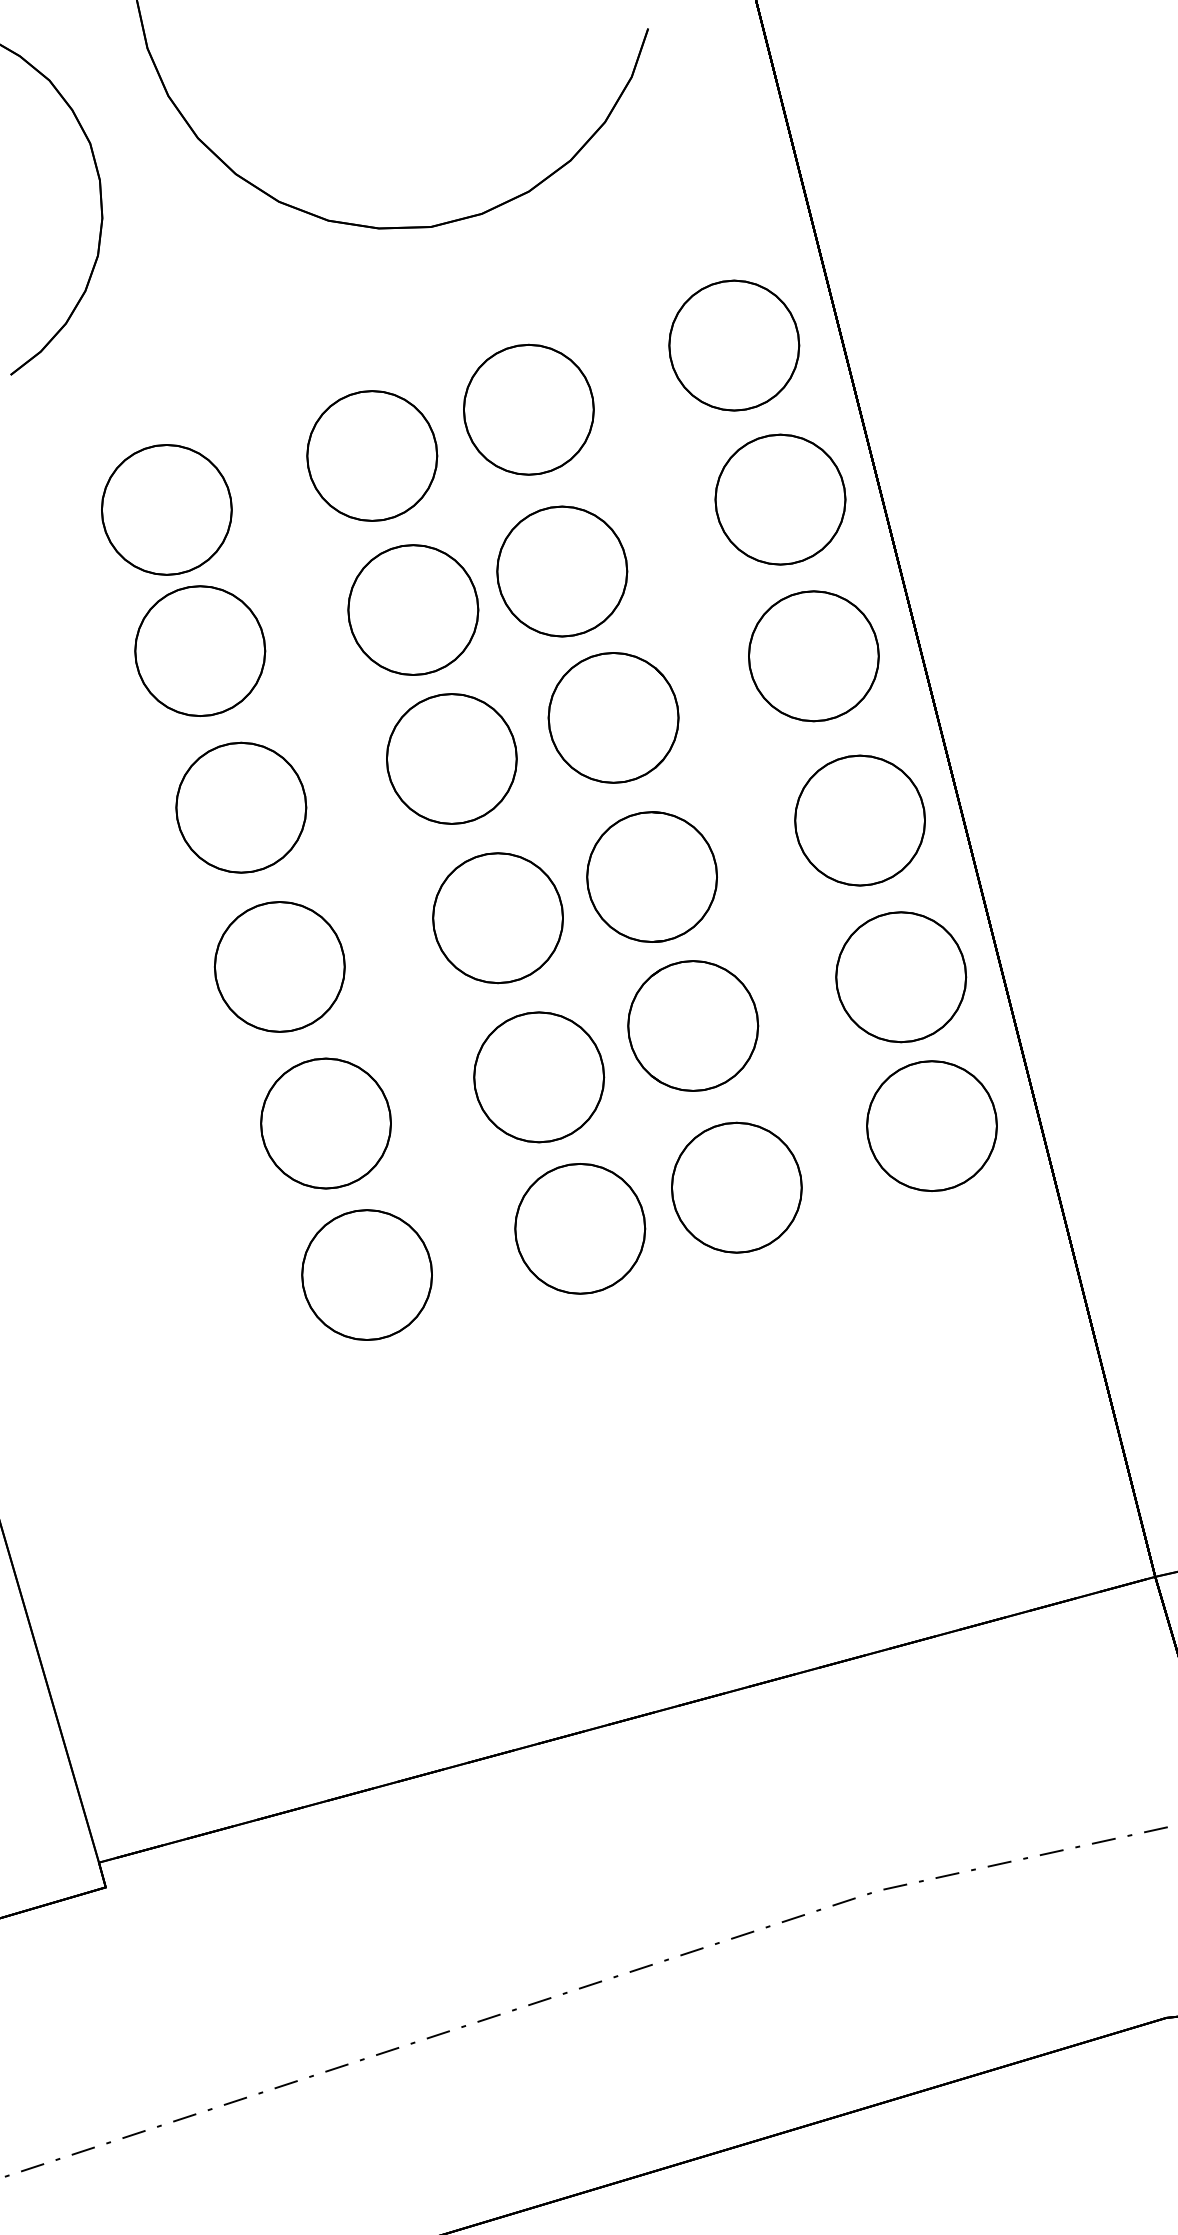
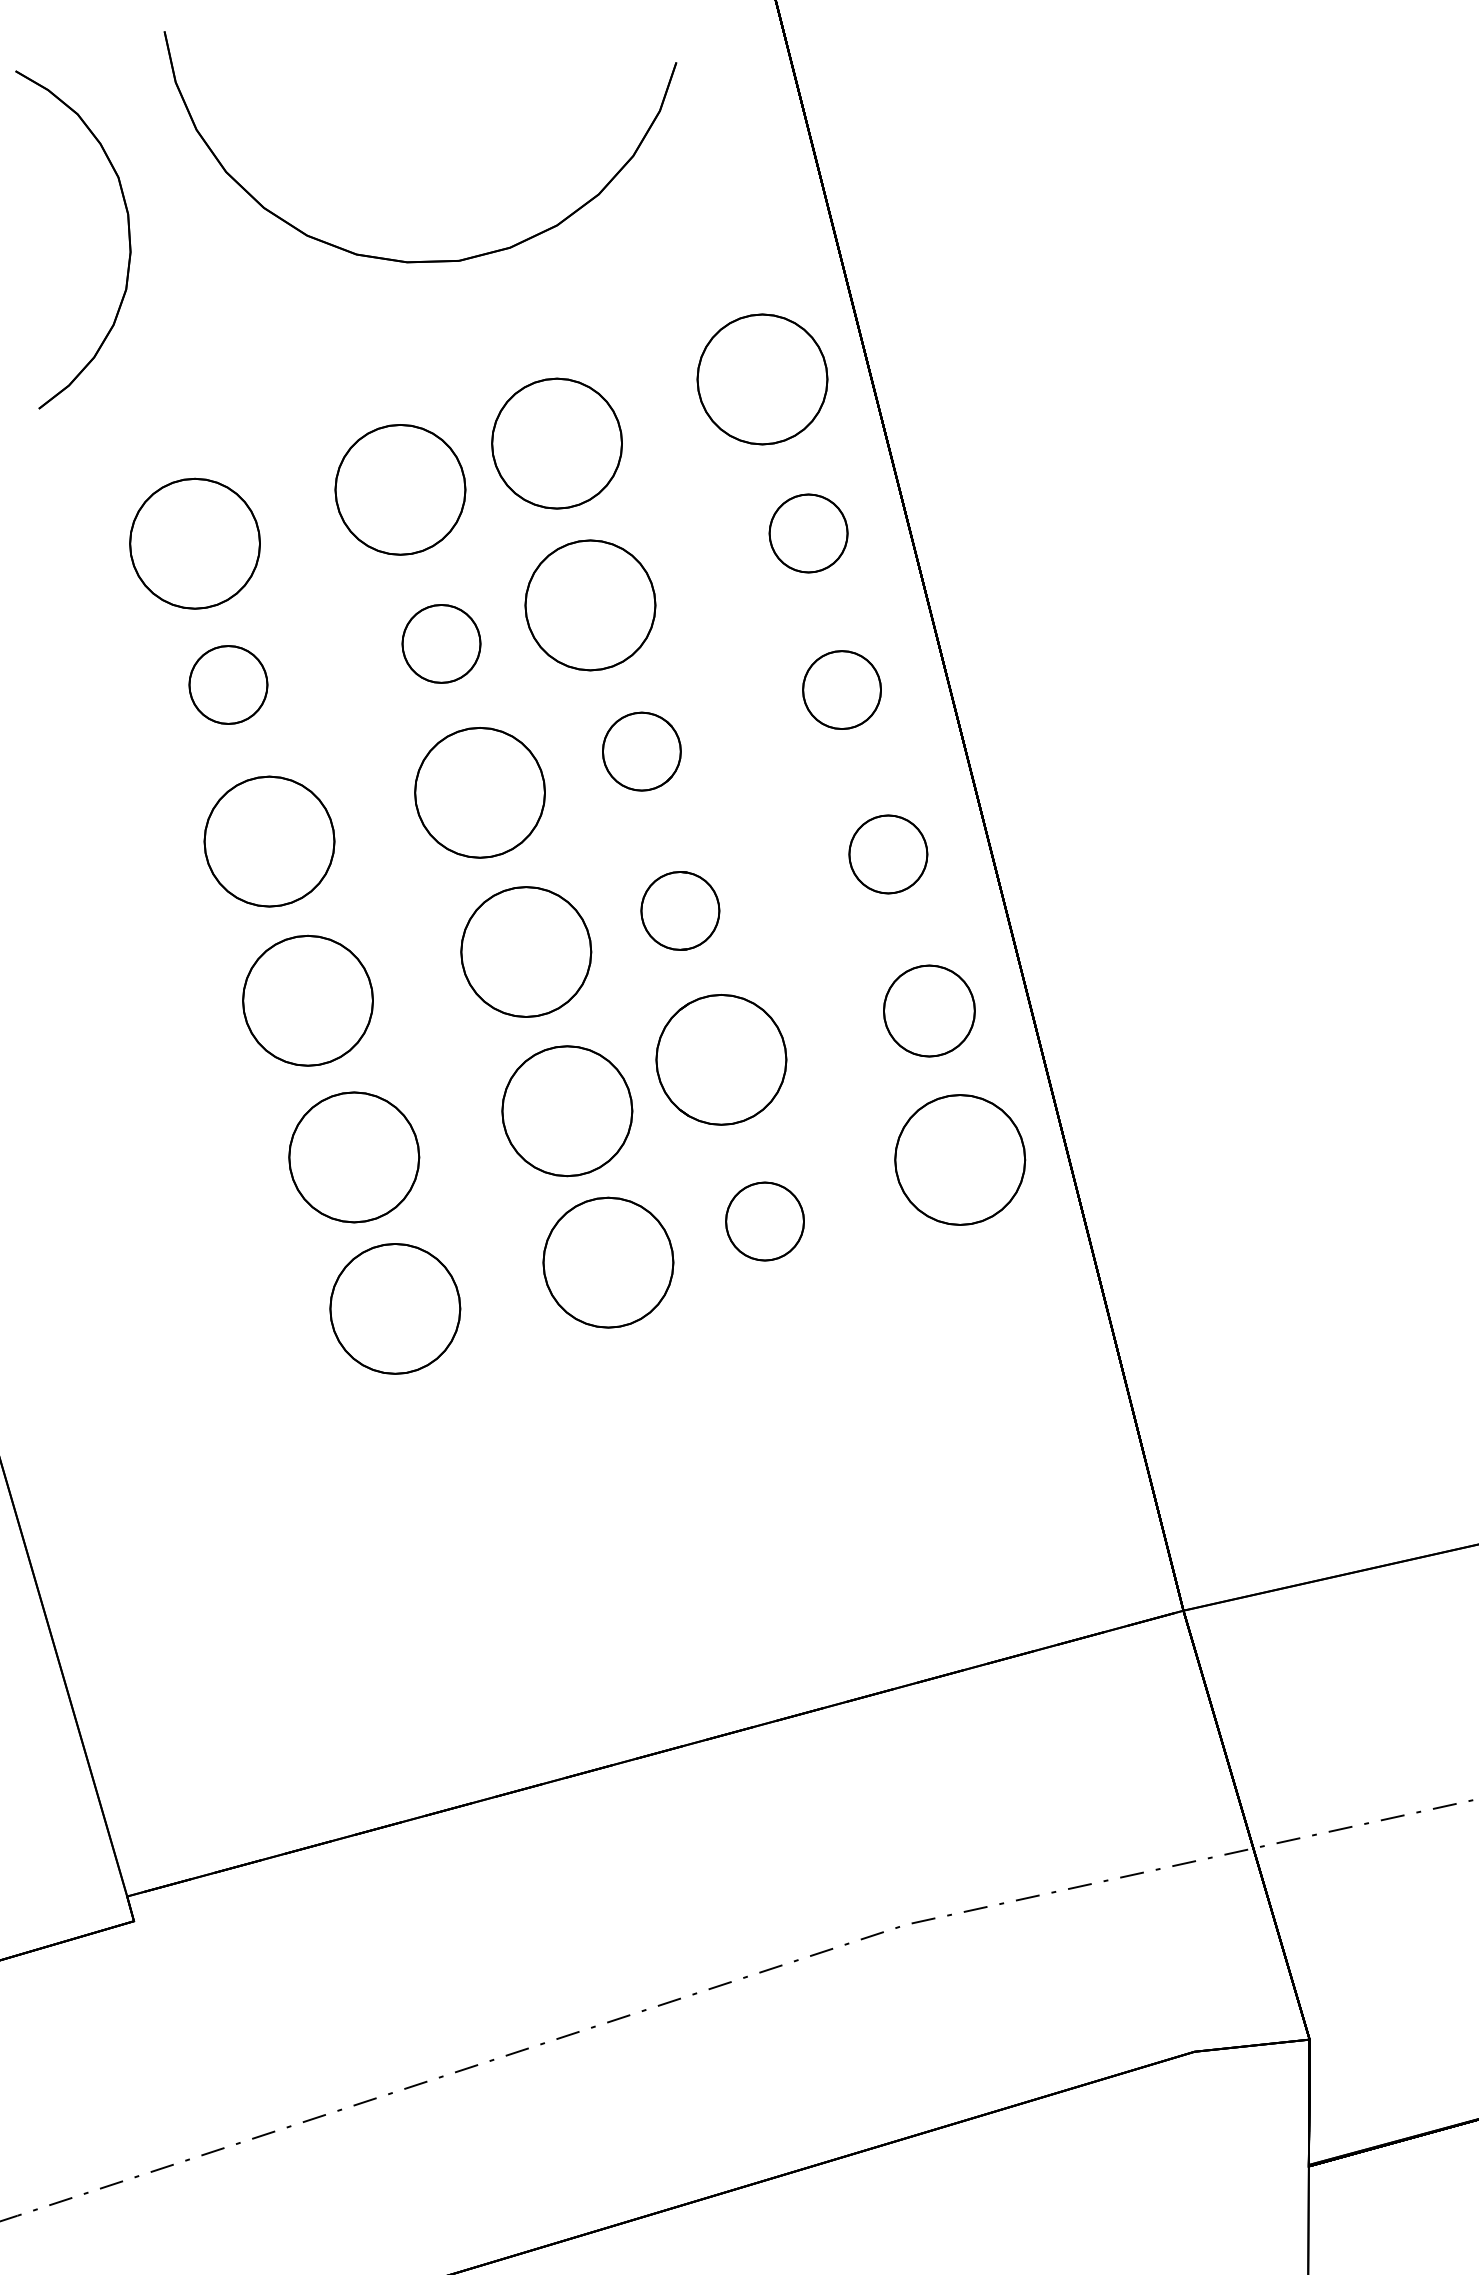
part: (780, 499) -> (808, 533), size x0.6
part: (413, 609) -> (441, 643), size x0.6
part: (200, 650) -> (228, 684), size x0.6
part: (813, 655) -> (841, 689), size x0.6
part: (613, 717) -> (641, 751), size x0.6
part: (860, 820) -> (888, 854), size x0.6
part: (652, 876) -> (680, 910), size x0.6
part: (901, 976) -> (929, 1010), size x0.7
part: (736, 1187) -> (764, 1221), size x0.6

